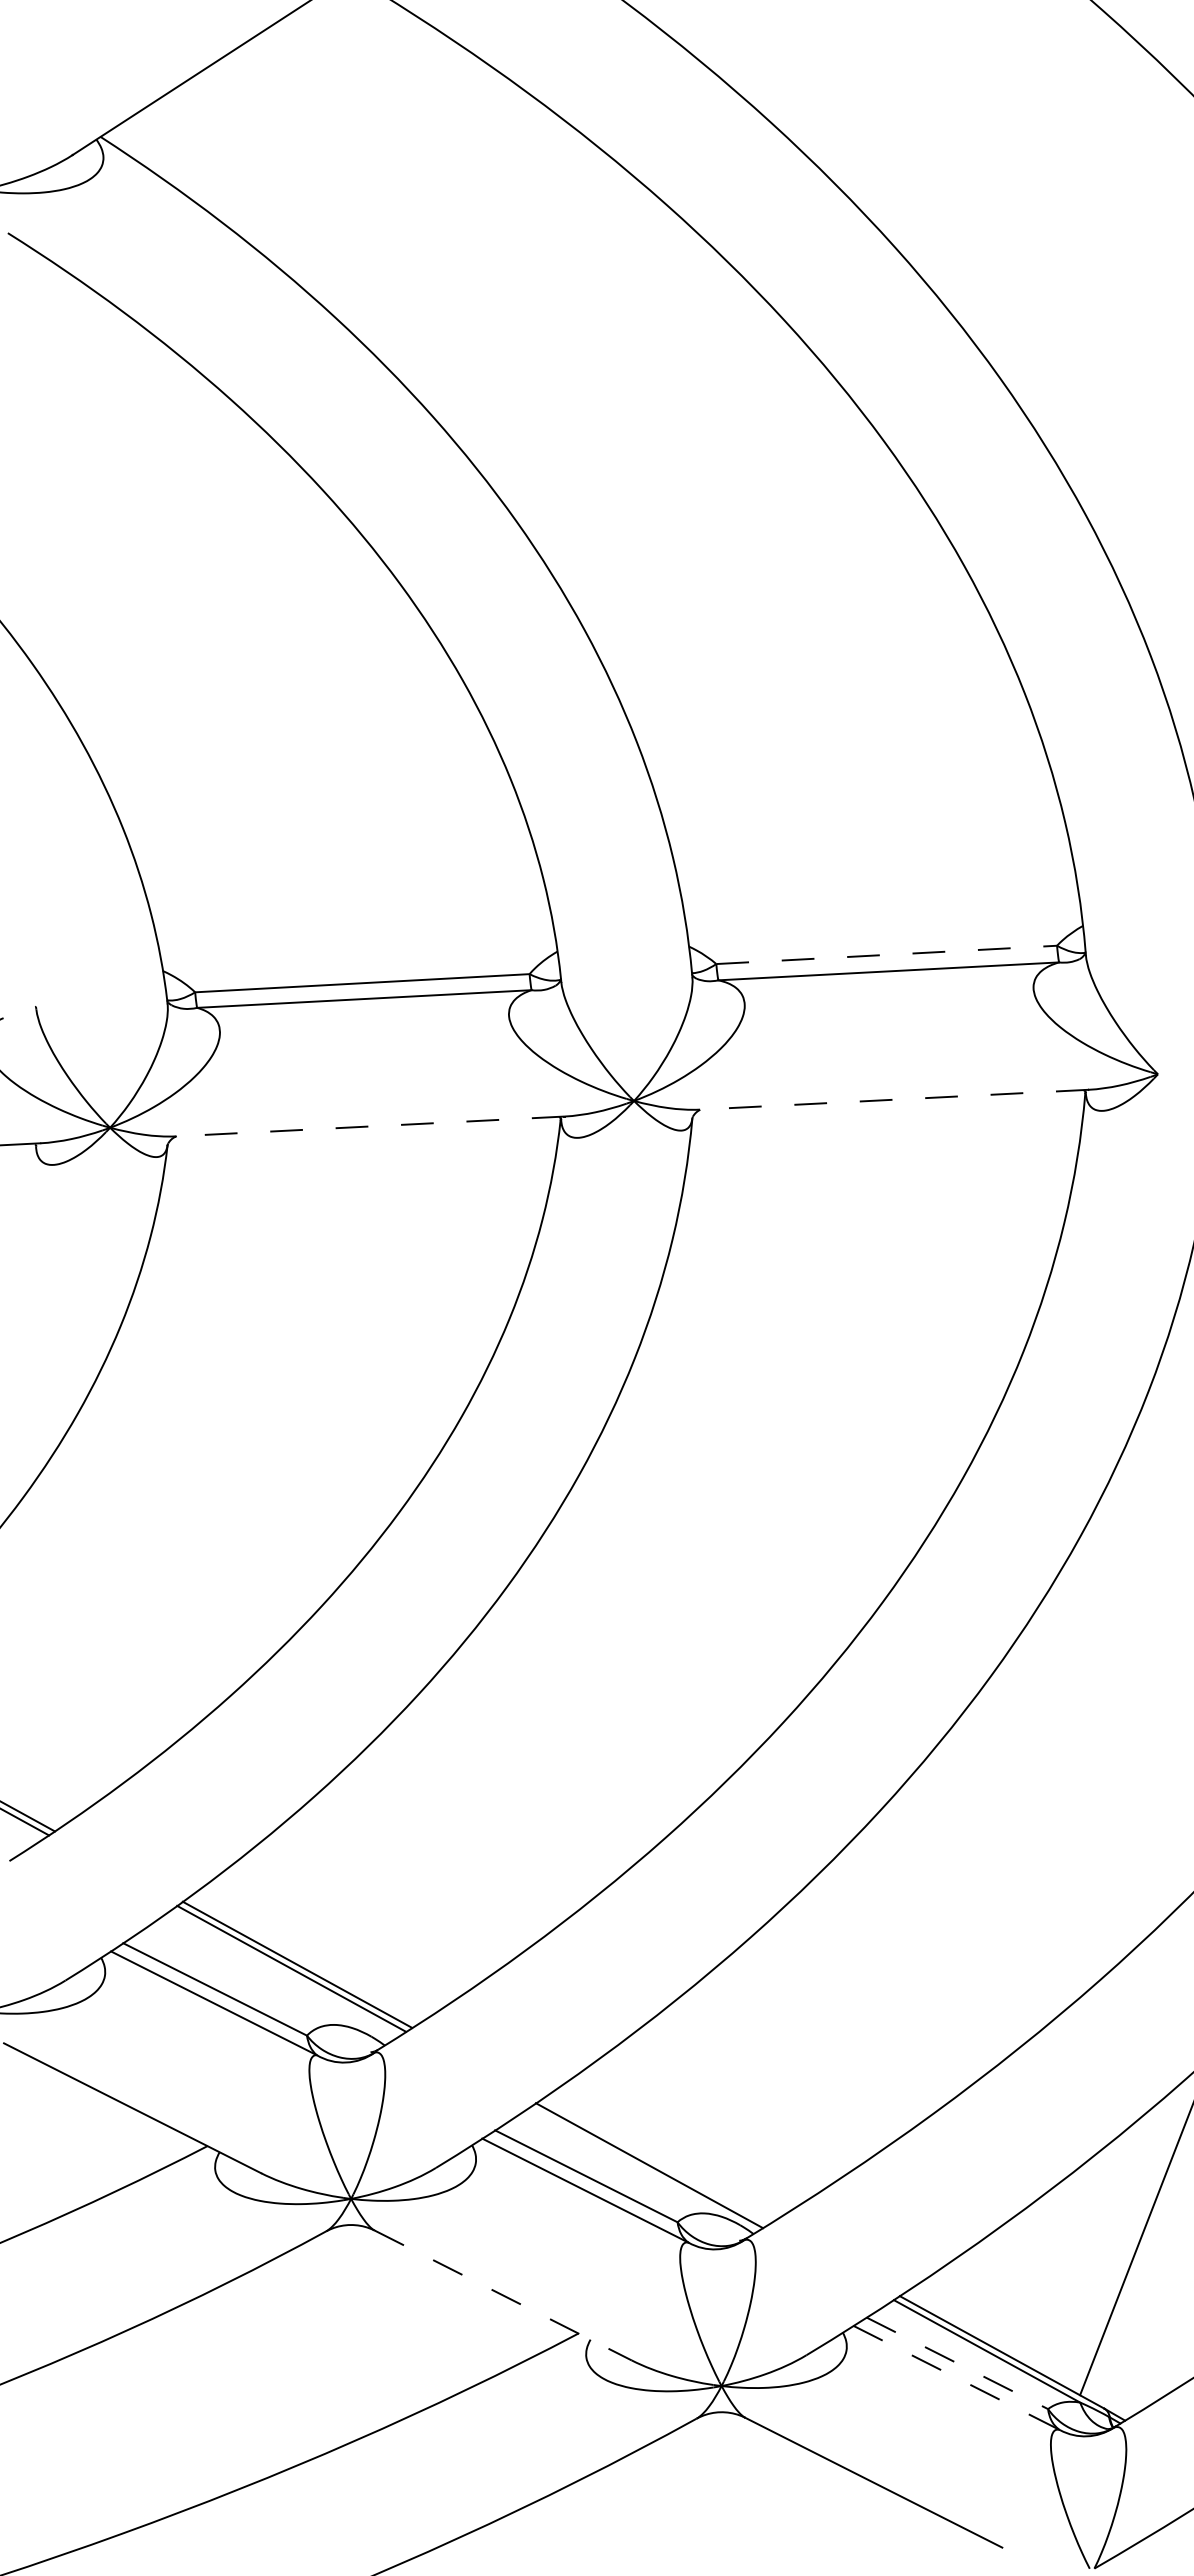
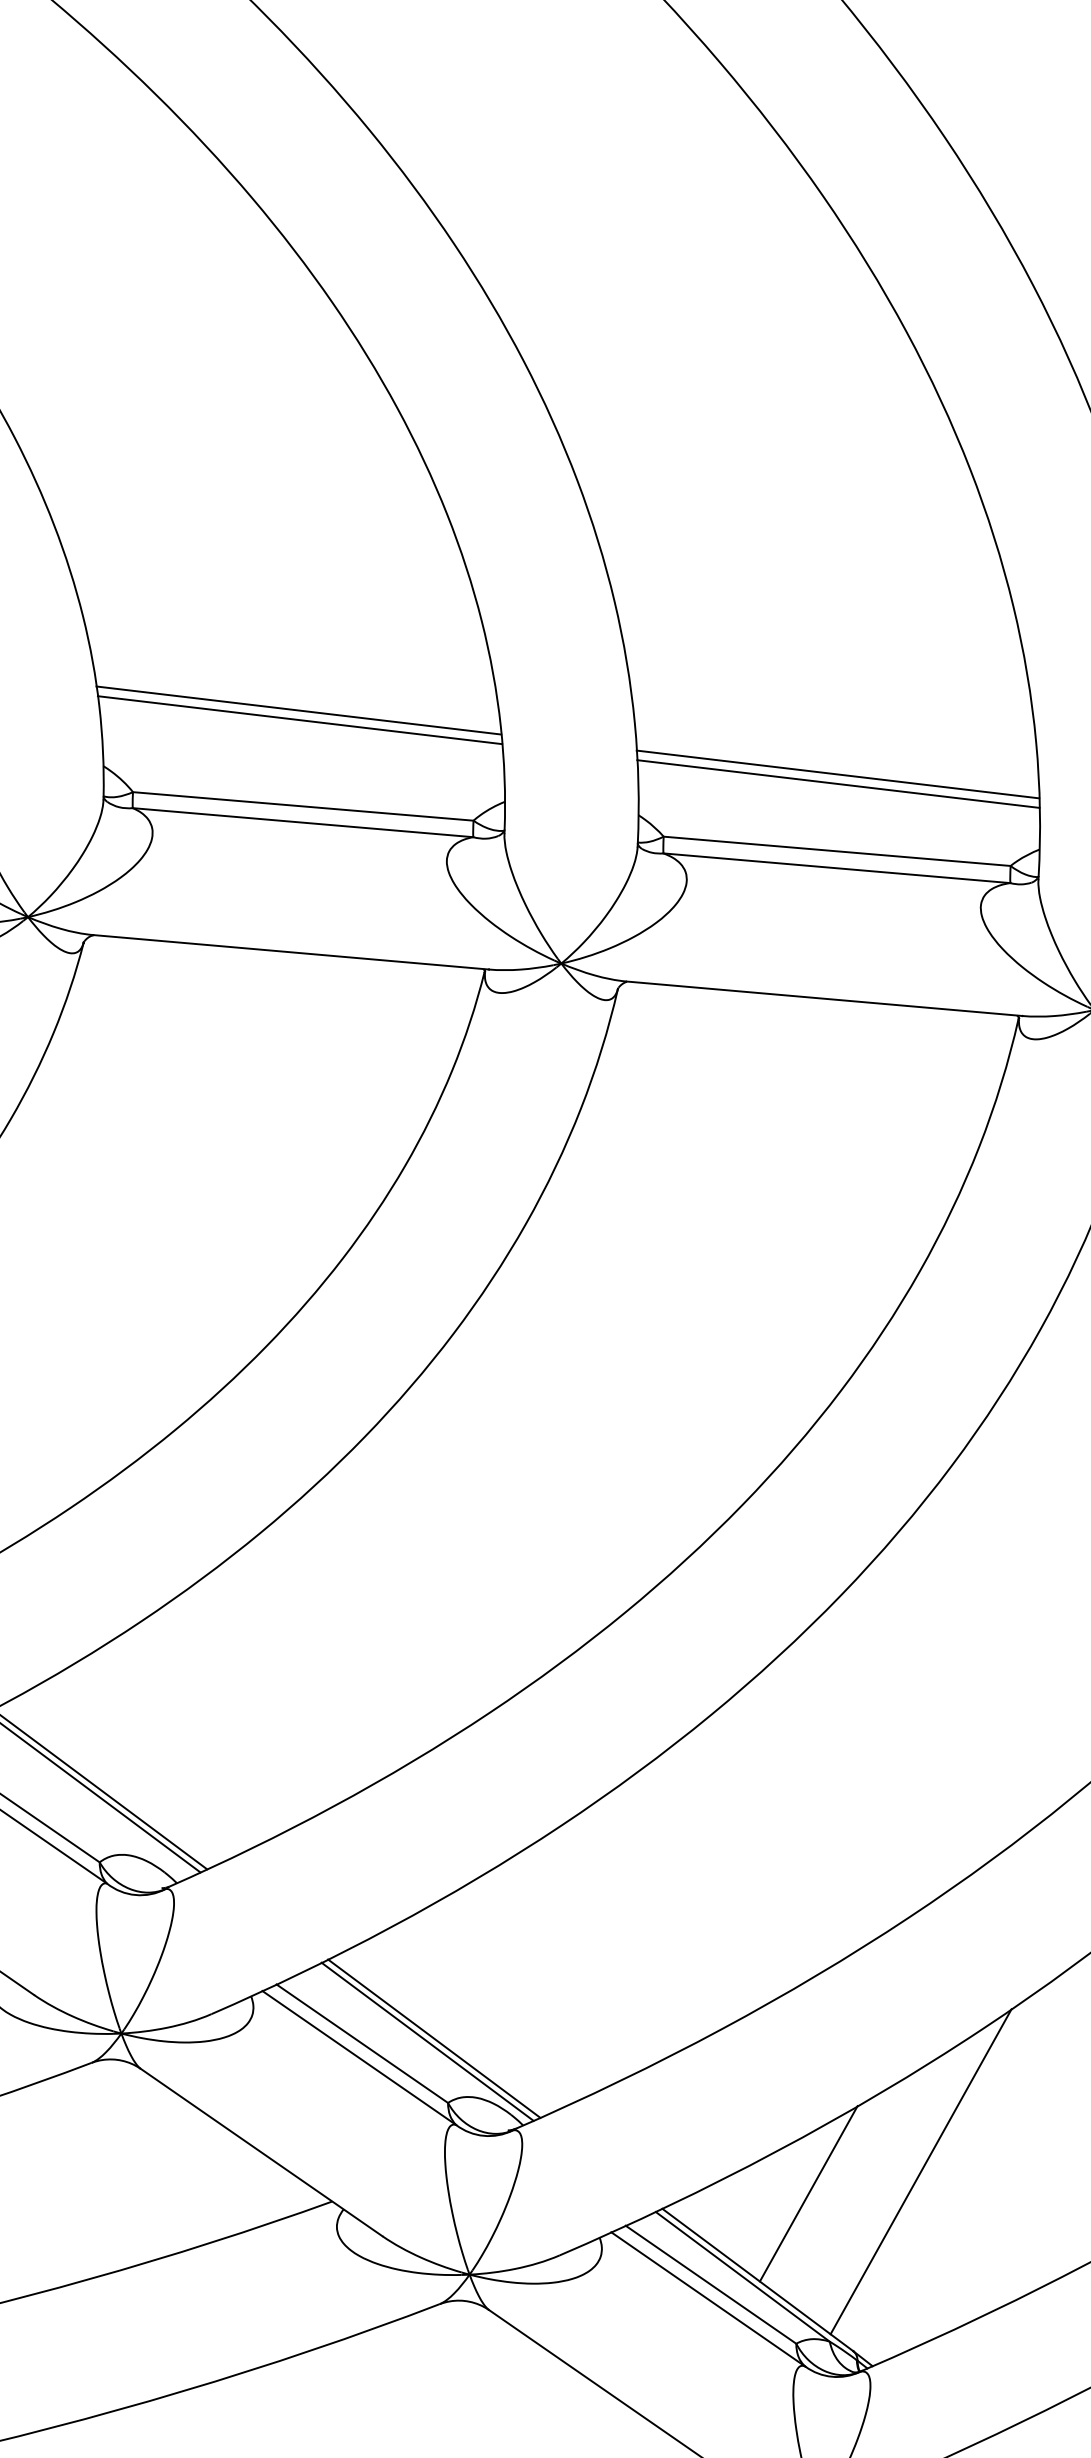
line: (876, 880) -> (837, 774), added
line: (878, 889) -> (838, 784), added
line: (344, 890) -> (298, 710), added
line: (347, 899) -> (299, 719), added
line: (886, 954) -> (837, 850), dashed -> solid
line: (894, 1099) -> (824, 998), dashed -> solid
line: (370, 1126) -> (291, 952), dashed -> solid
line: (655, 2161) -> (434, 2038), added
line: (1039, 2261) -> (808, 2193), added
line: (503, 2295) -> (261, 2152), dashed -> solid
line: (957, 2363) -> (711, 2284), dashed -> solid
line: (956, 2377) -> (708, 2298), dashed -> solid

